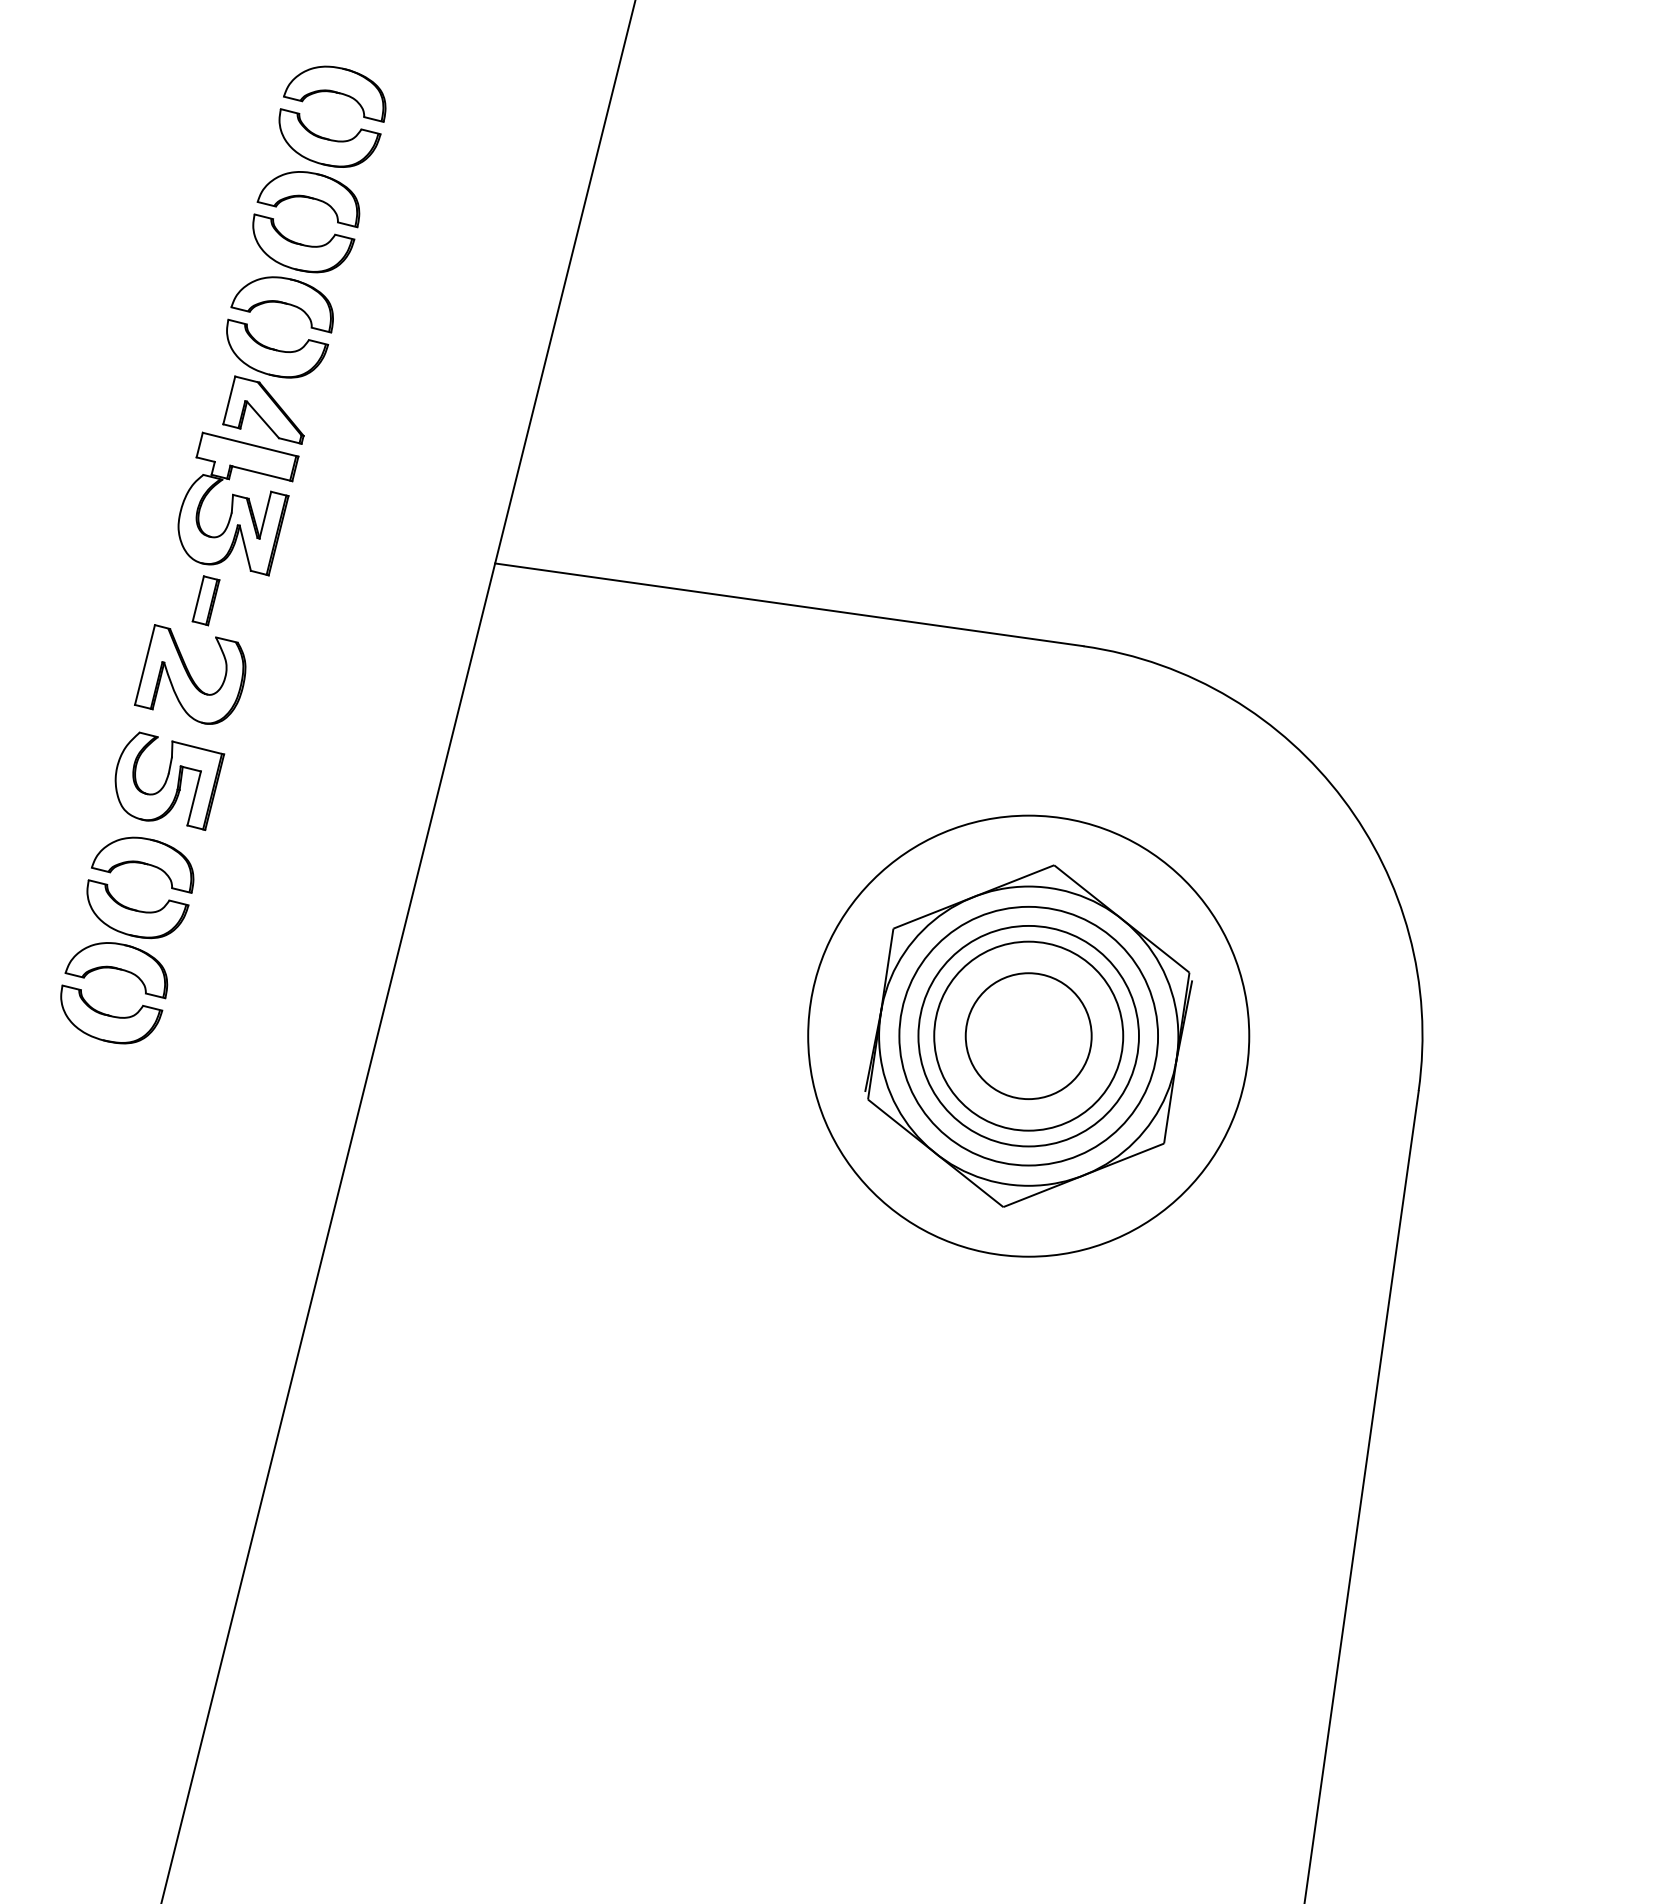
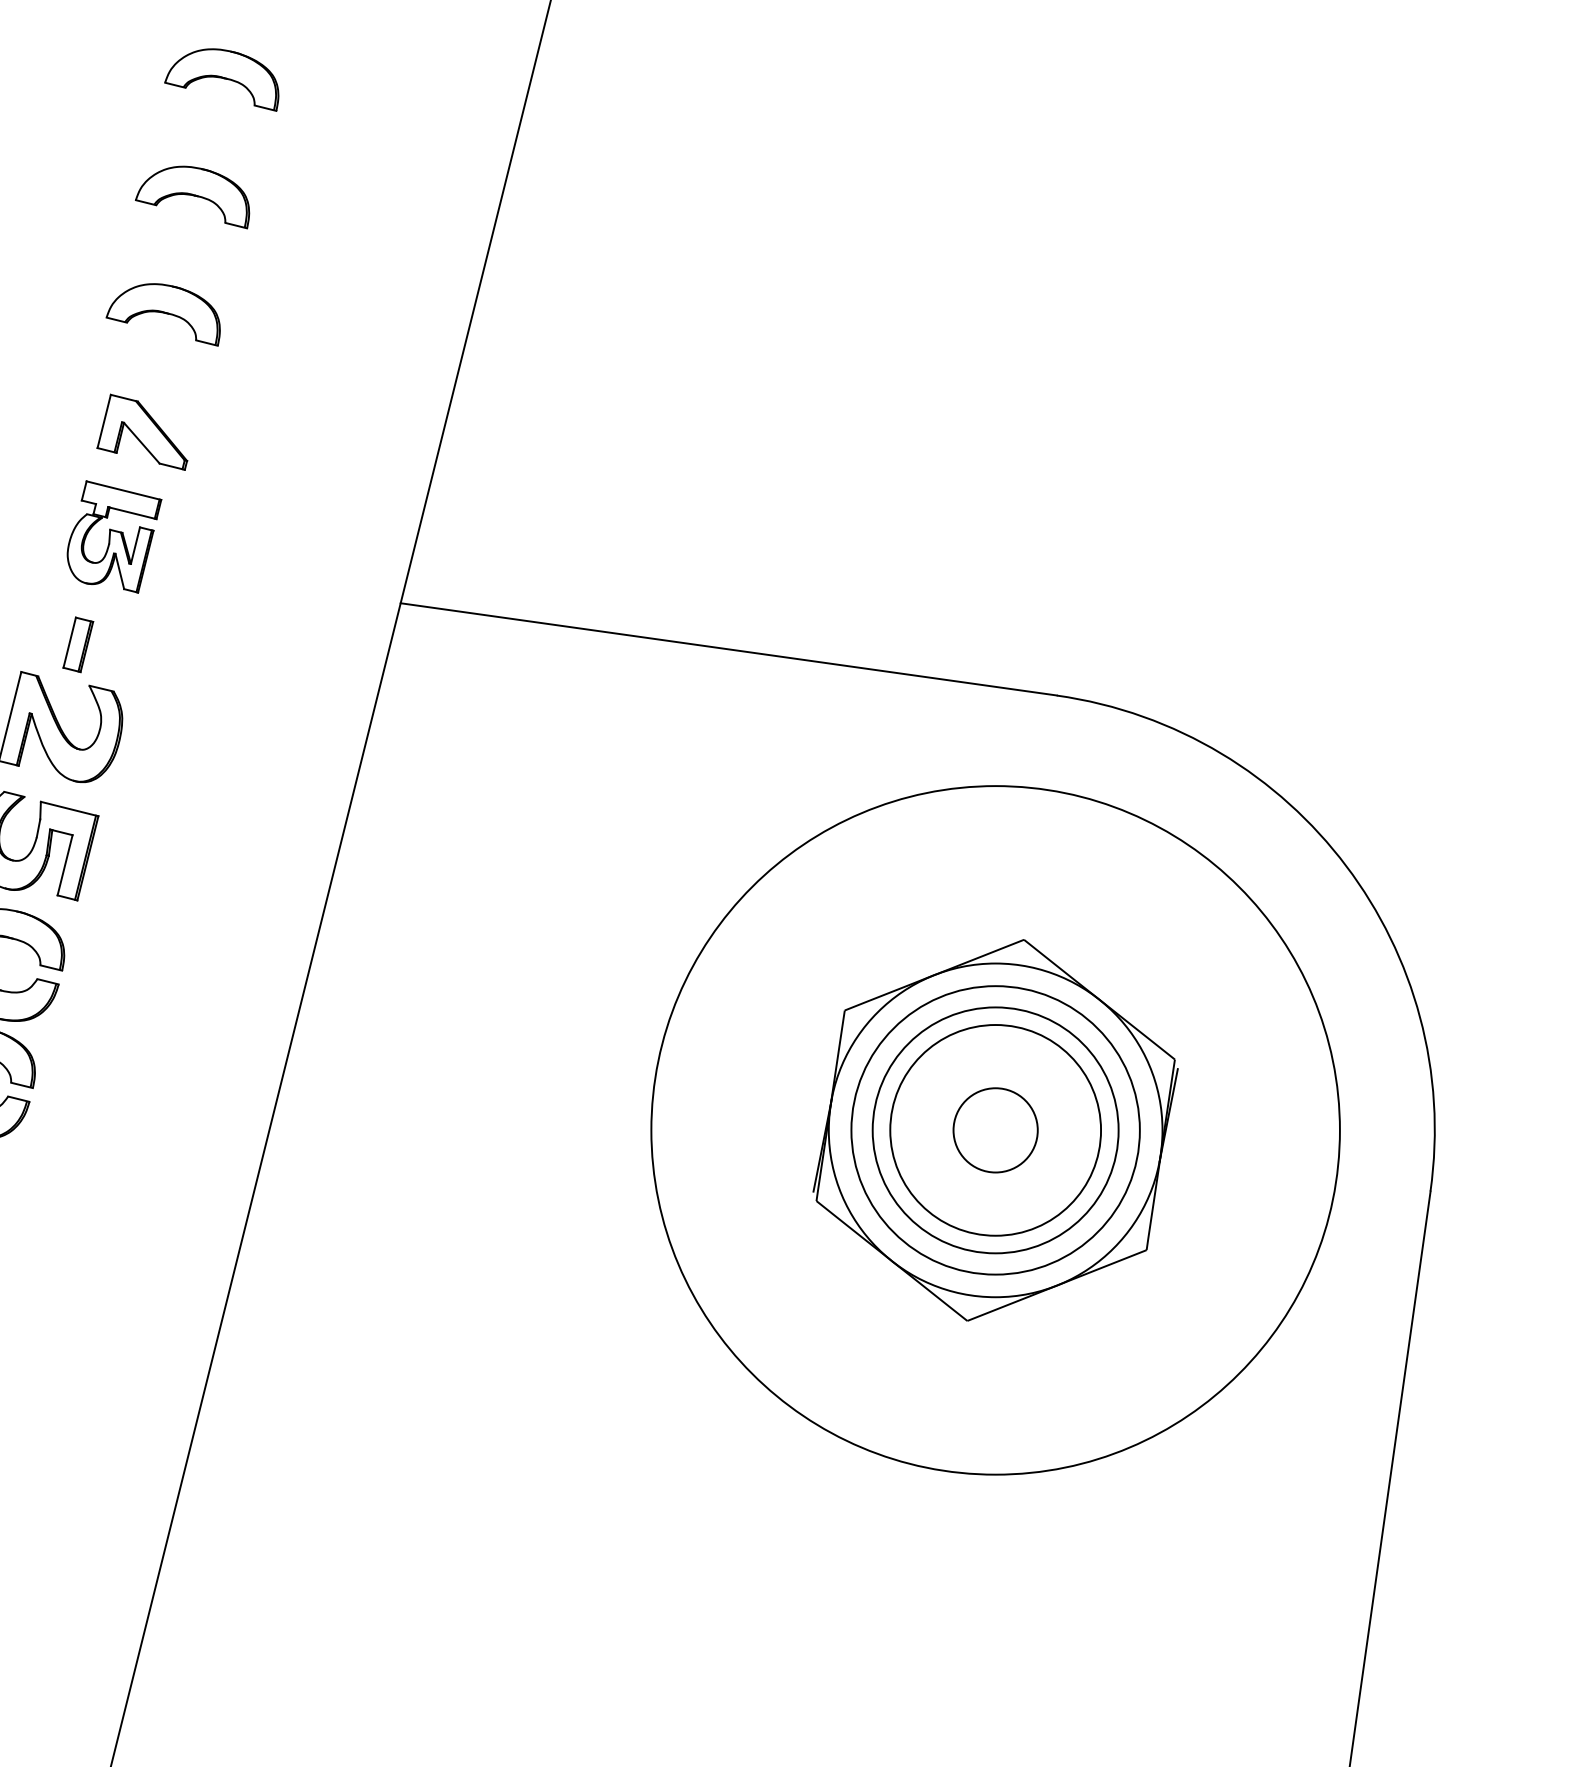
part: (329, 137) -> (215, 128), removed
part: (303, 243) -> (186, 246), removed
part: (277, 348) -> (157, 363), removed
part: (238, 503) -> (114, 536), size x0.7
circle: (1028, 1035) -> (995, 1129), size x1.4
circle: (1028, 1036) -> (995, 1130), size x0.6

